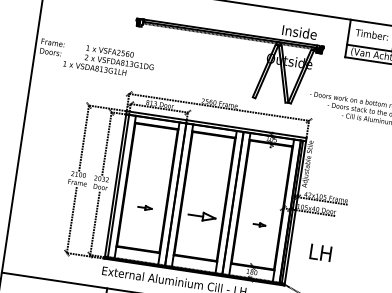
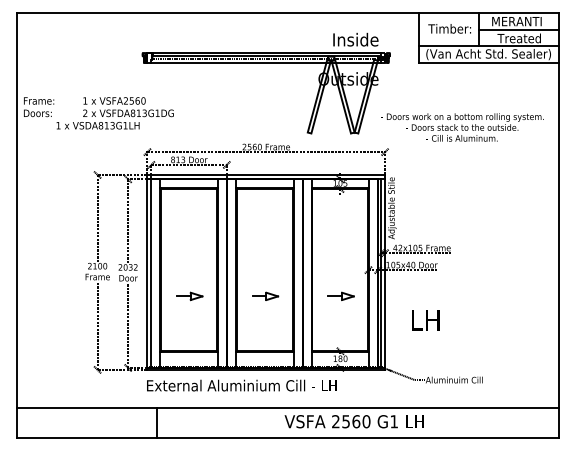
line: (228, 39) -> (265, 62), added
part: (144, 207) -> (189, 296), size x1.43
part: (202, 215) -> (265, 295), size x0.71
part: (259, 224) -> (340, 295), size x1.67

